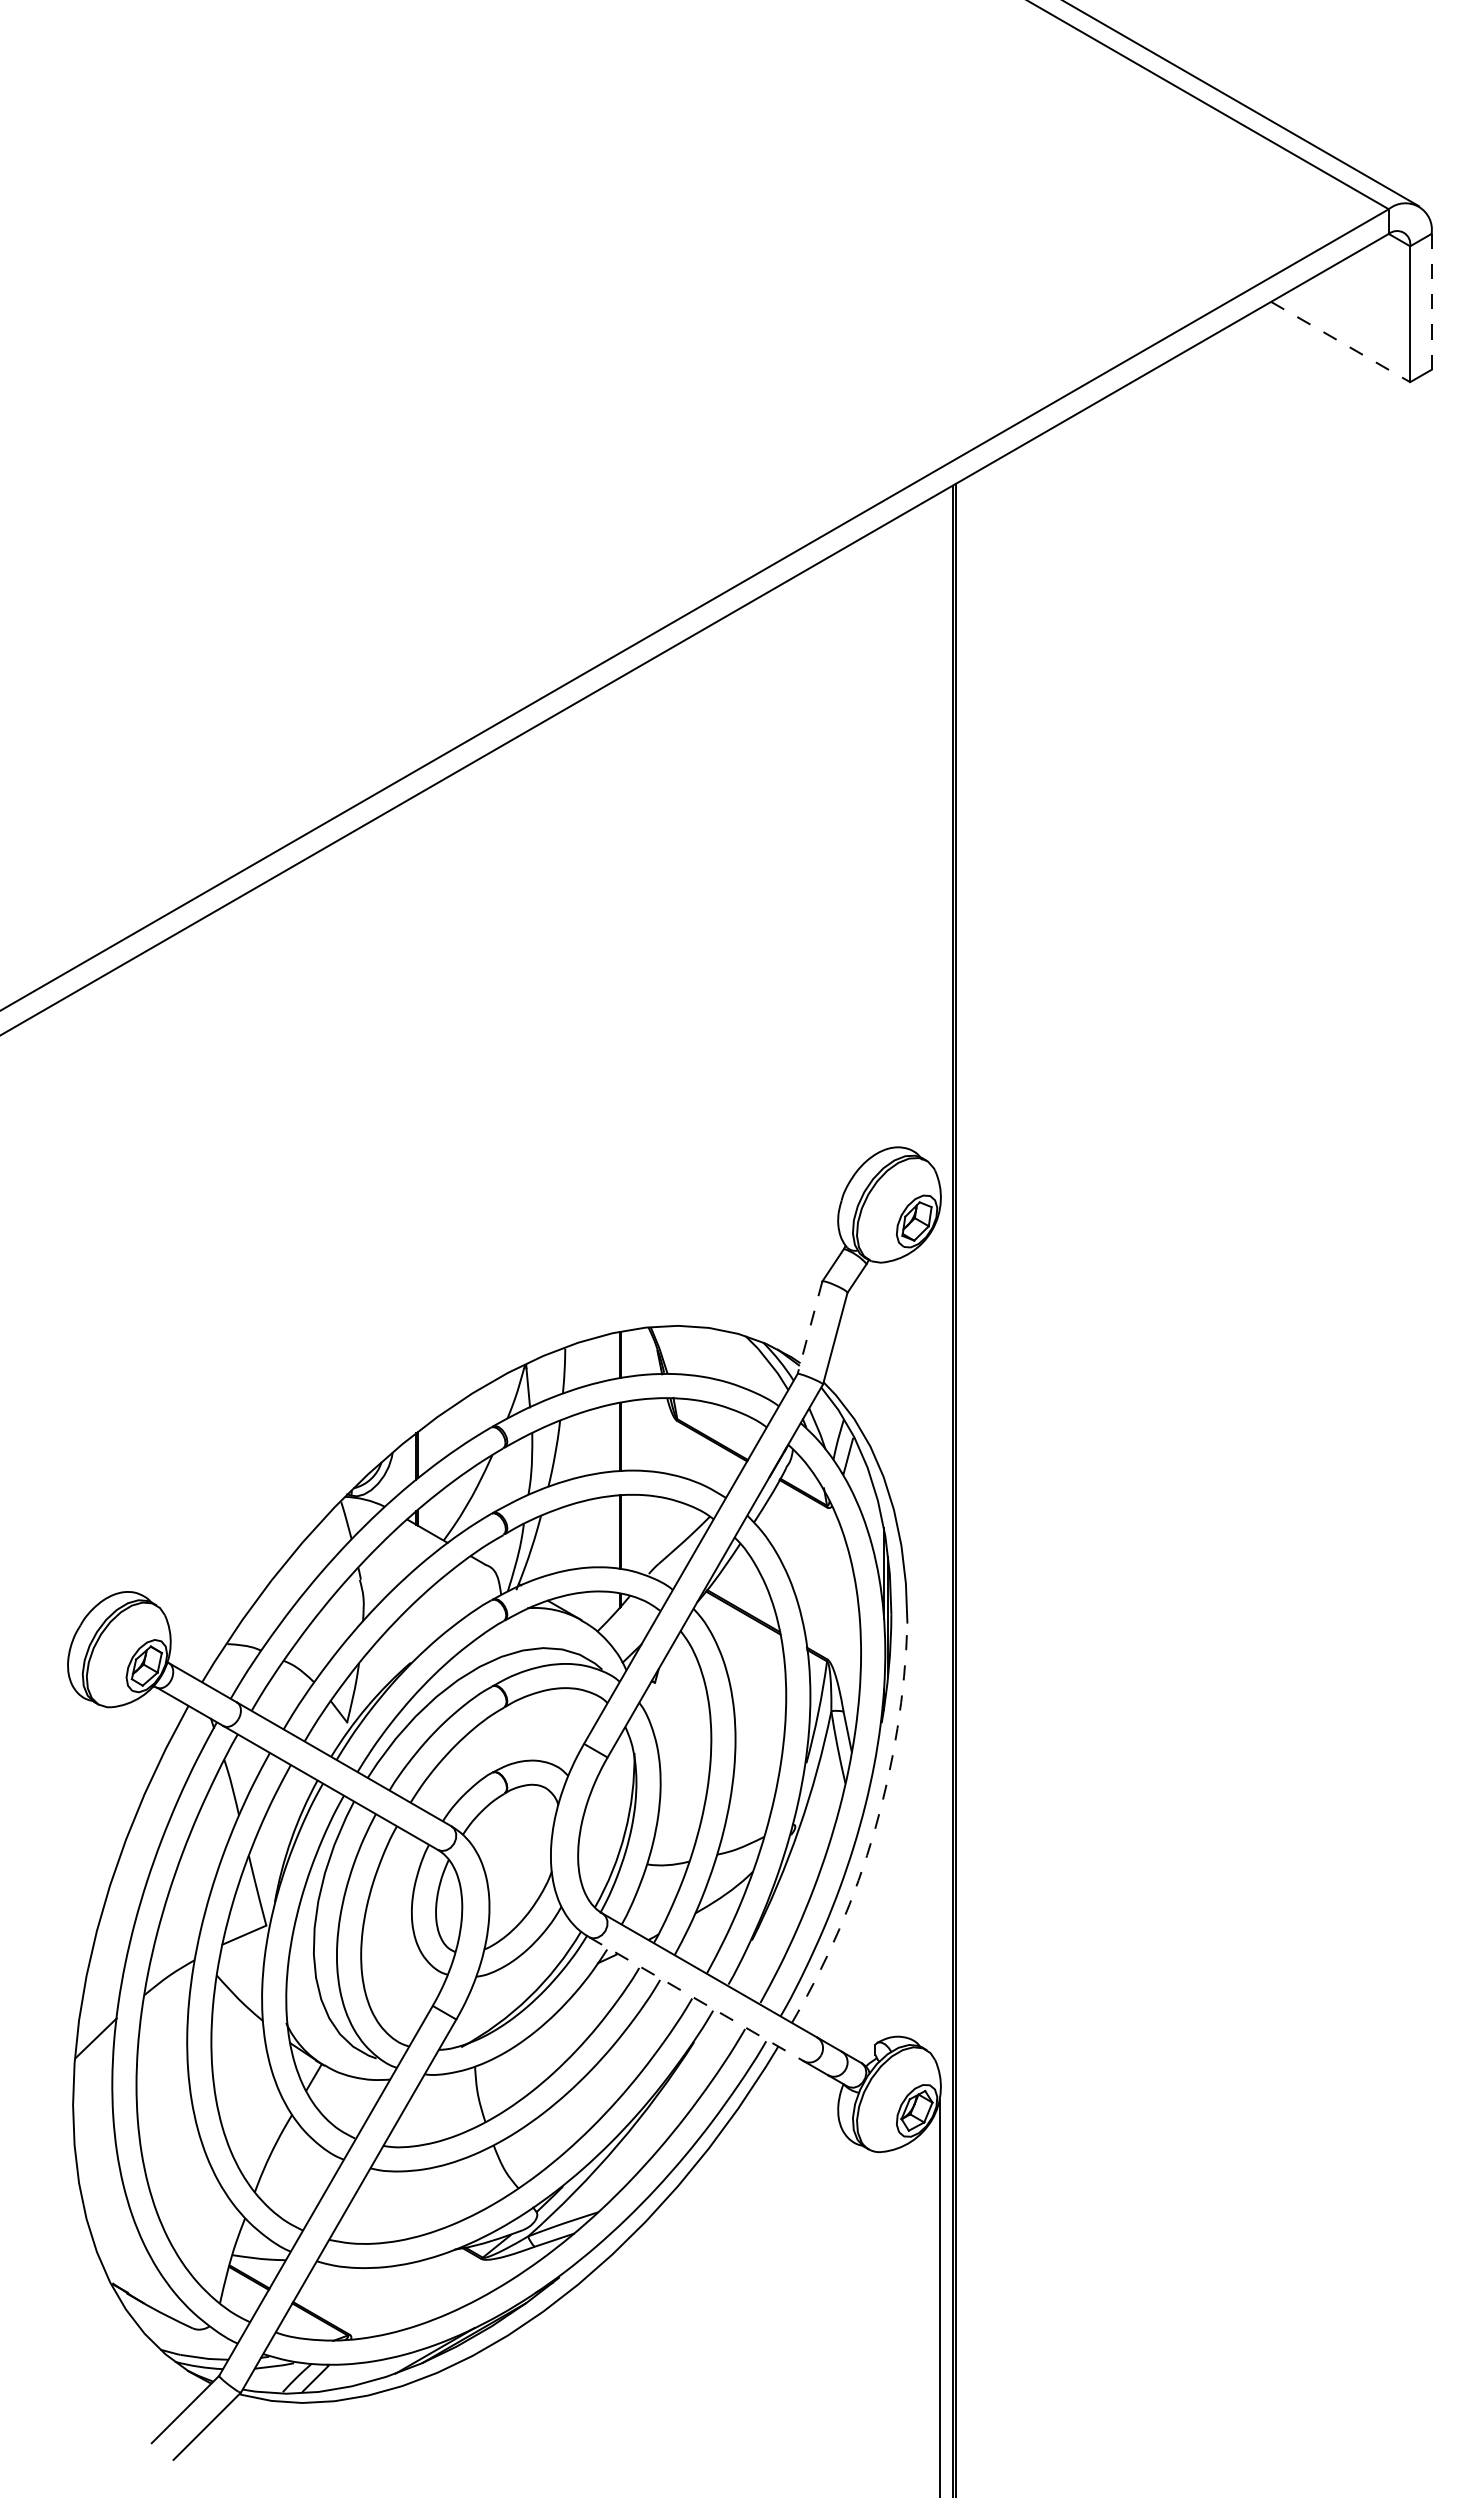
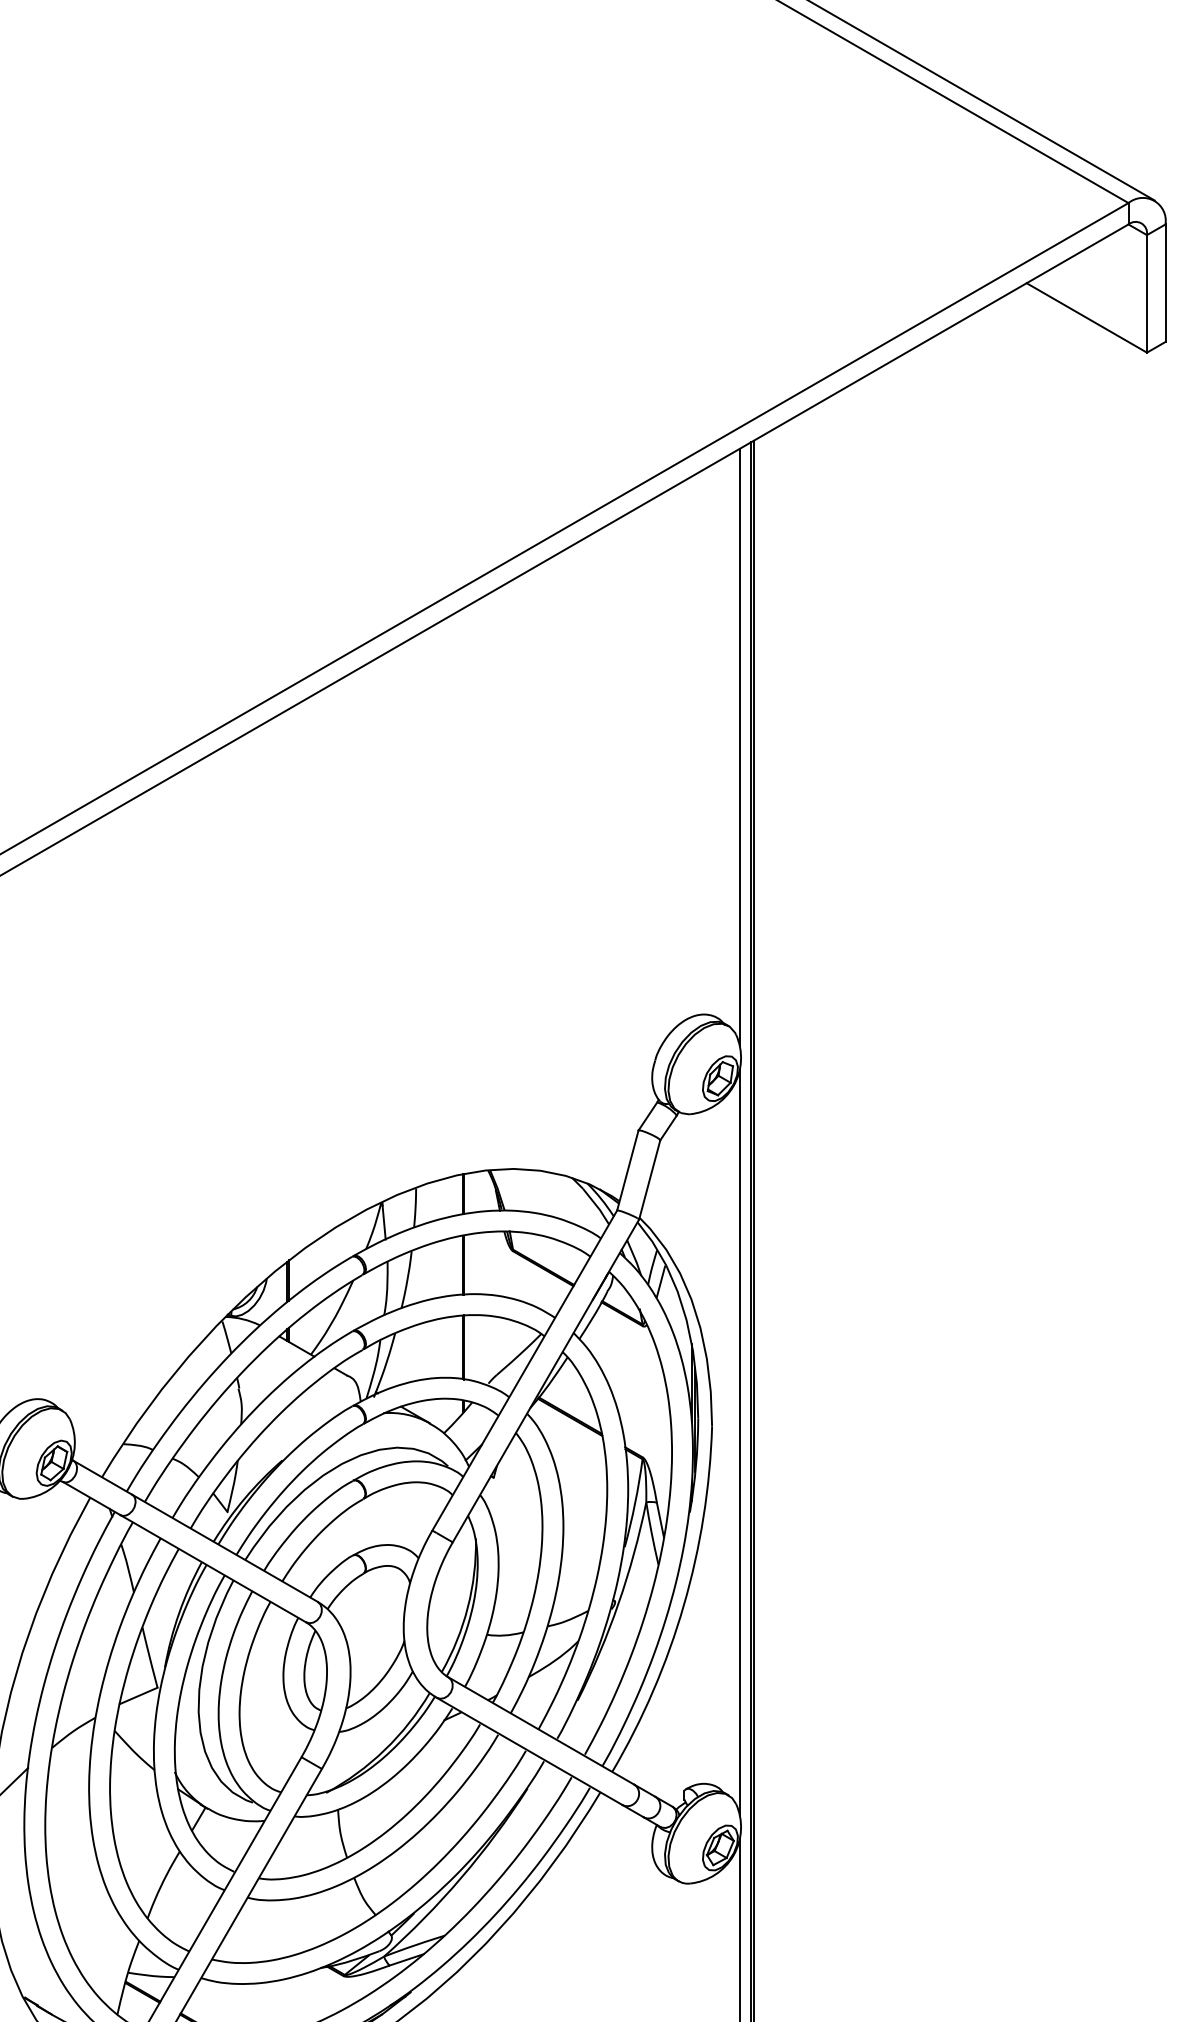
line: (1431, 301) -> (1165, 282), dashed -> solid
line: (1341, 342) -> (1087, 318), dashed -> solid
line: (939, 838) -> (739, 747), added
line: (810, 1327) -> (628, 1170), dashed -> solid
line: (939, 1642) -> (739, 1442), added
arc: (874, 1830) -> (683, 1605), dashed -> solid
line: (696, 1999) -> (529, 1751), dashed -> solid

